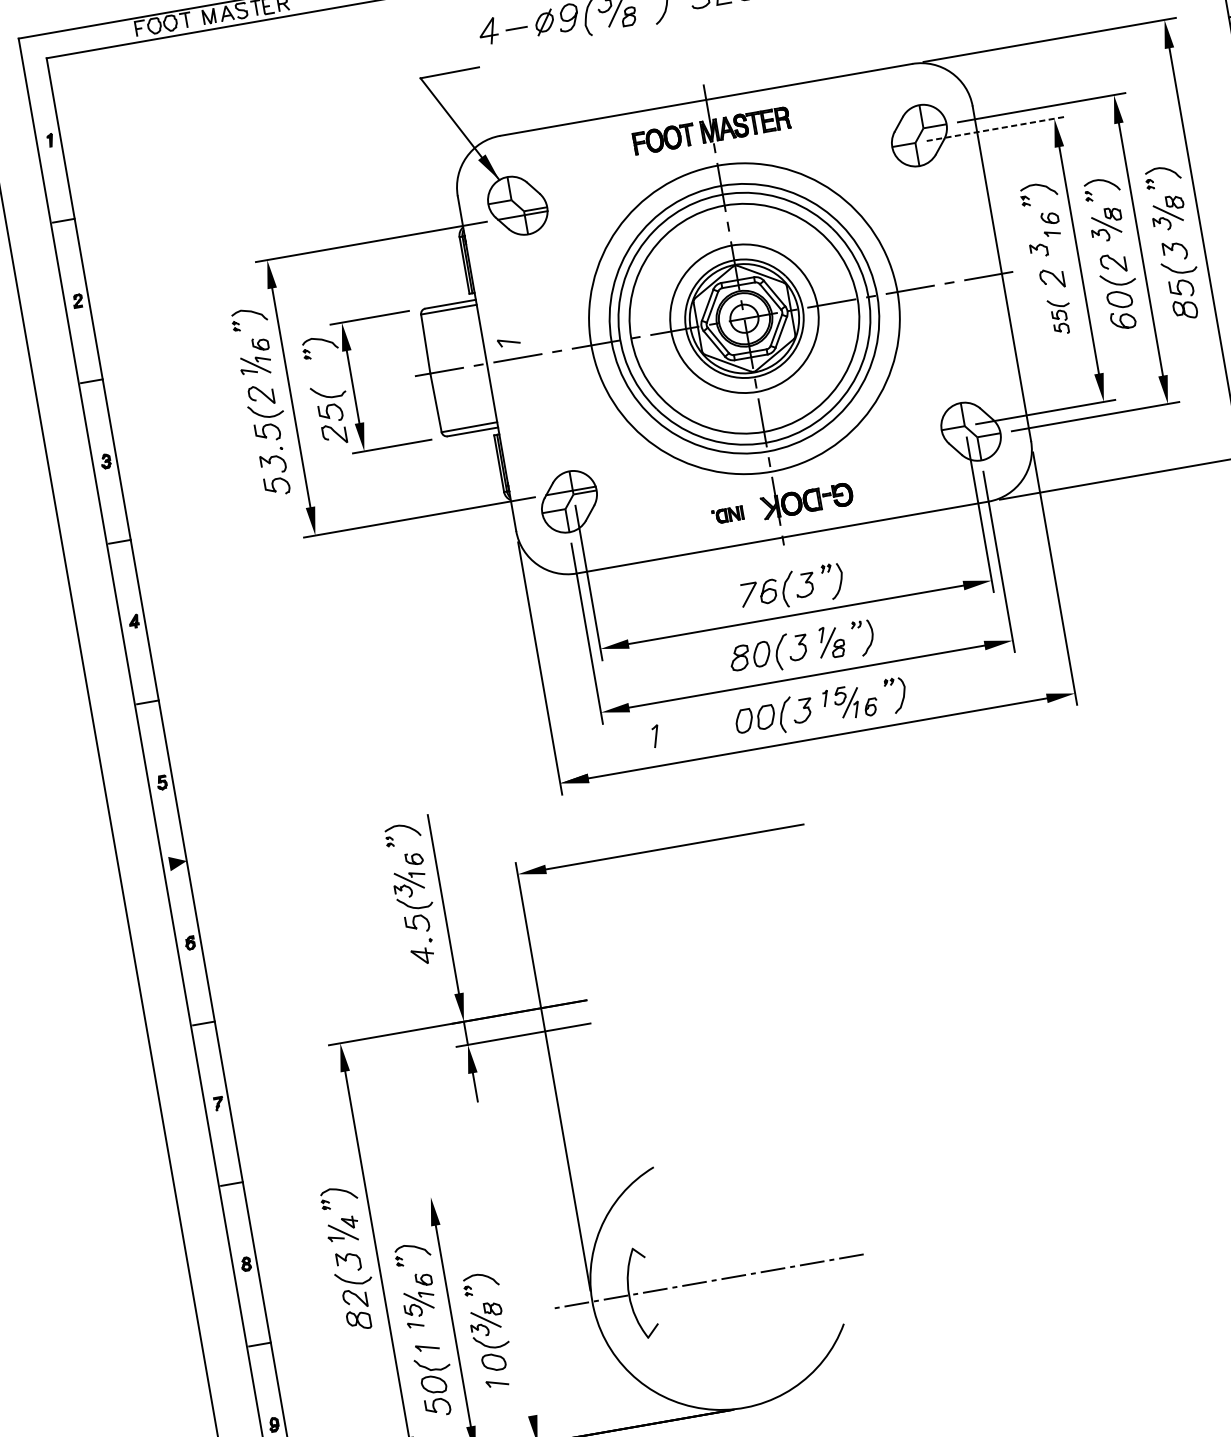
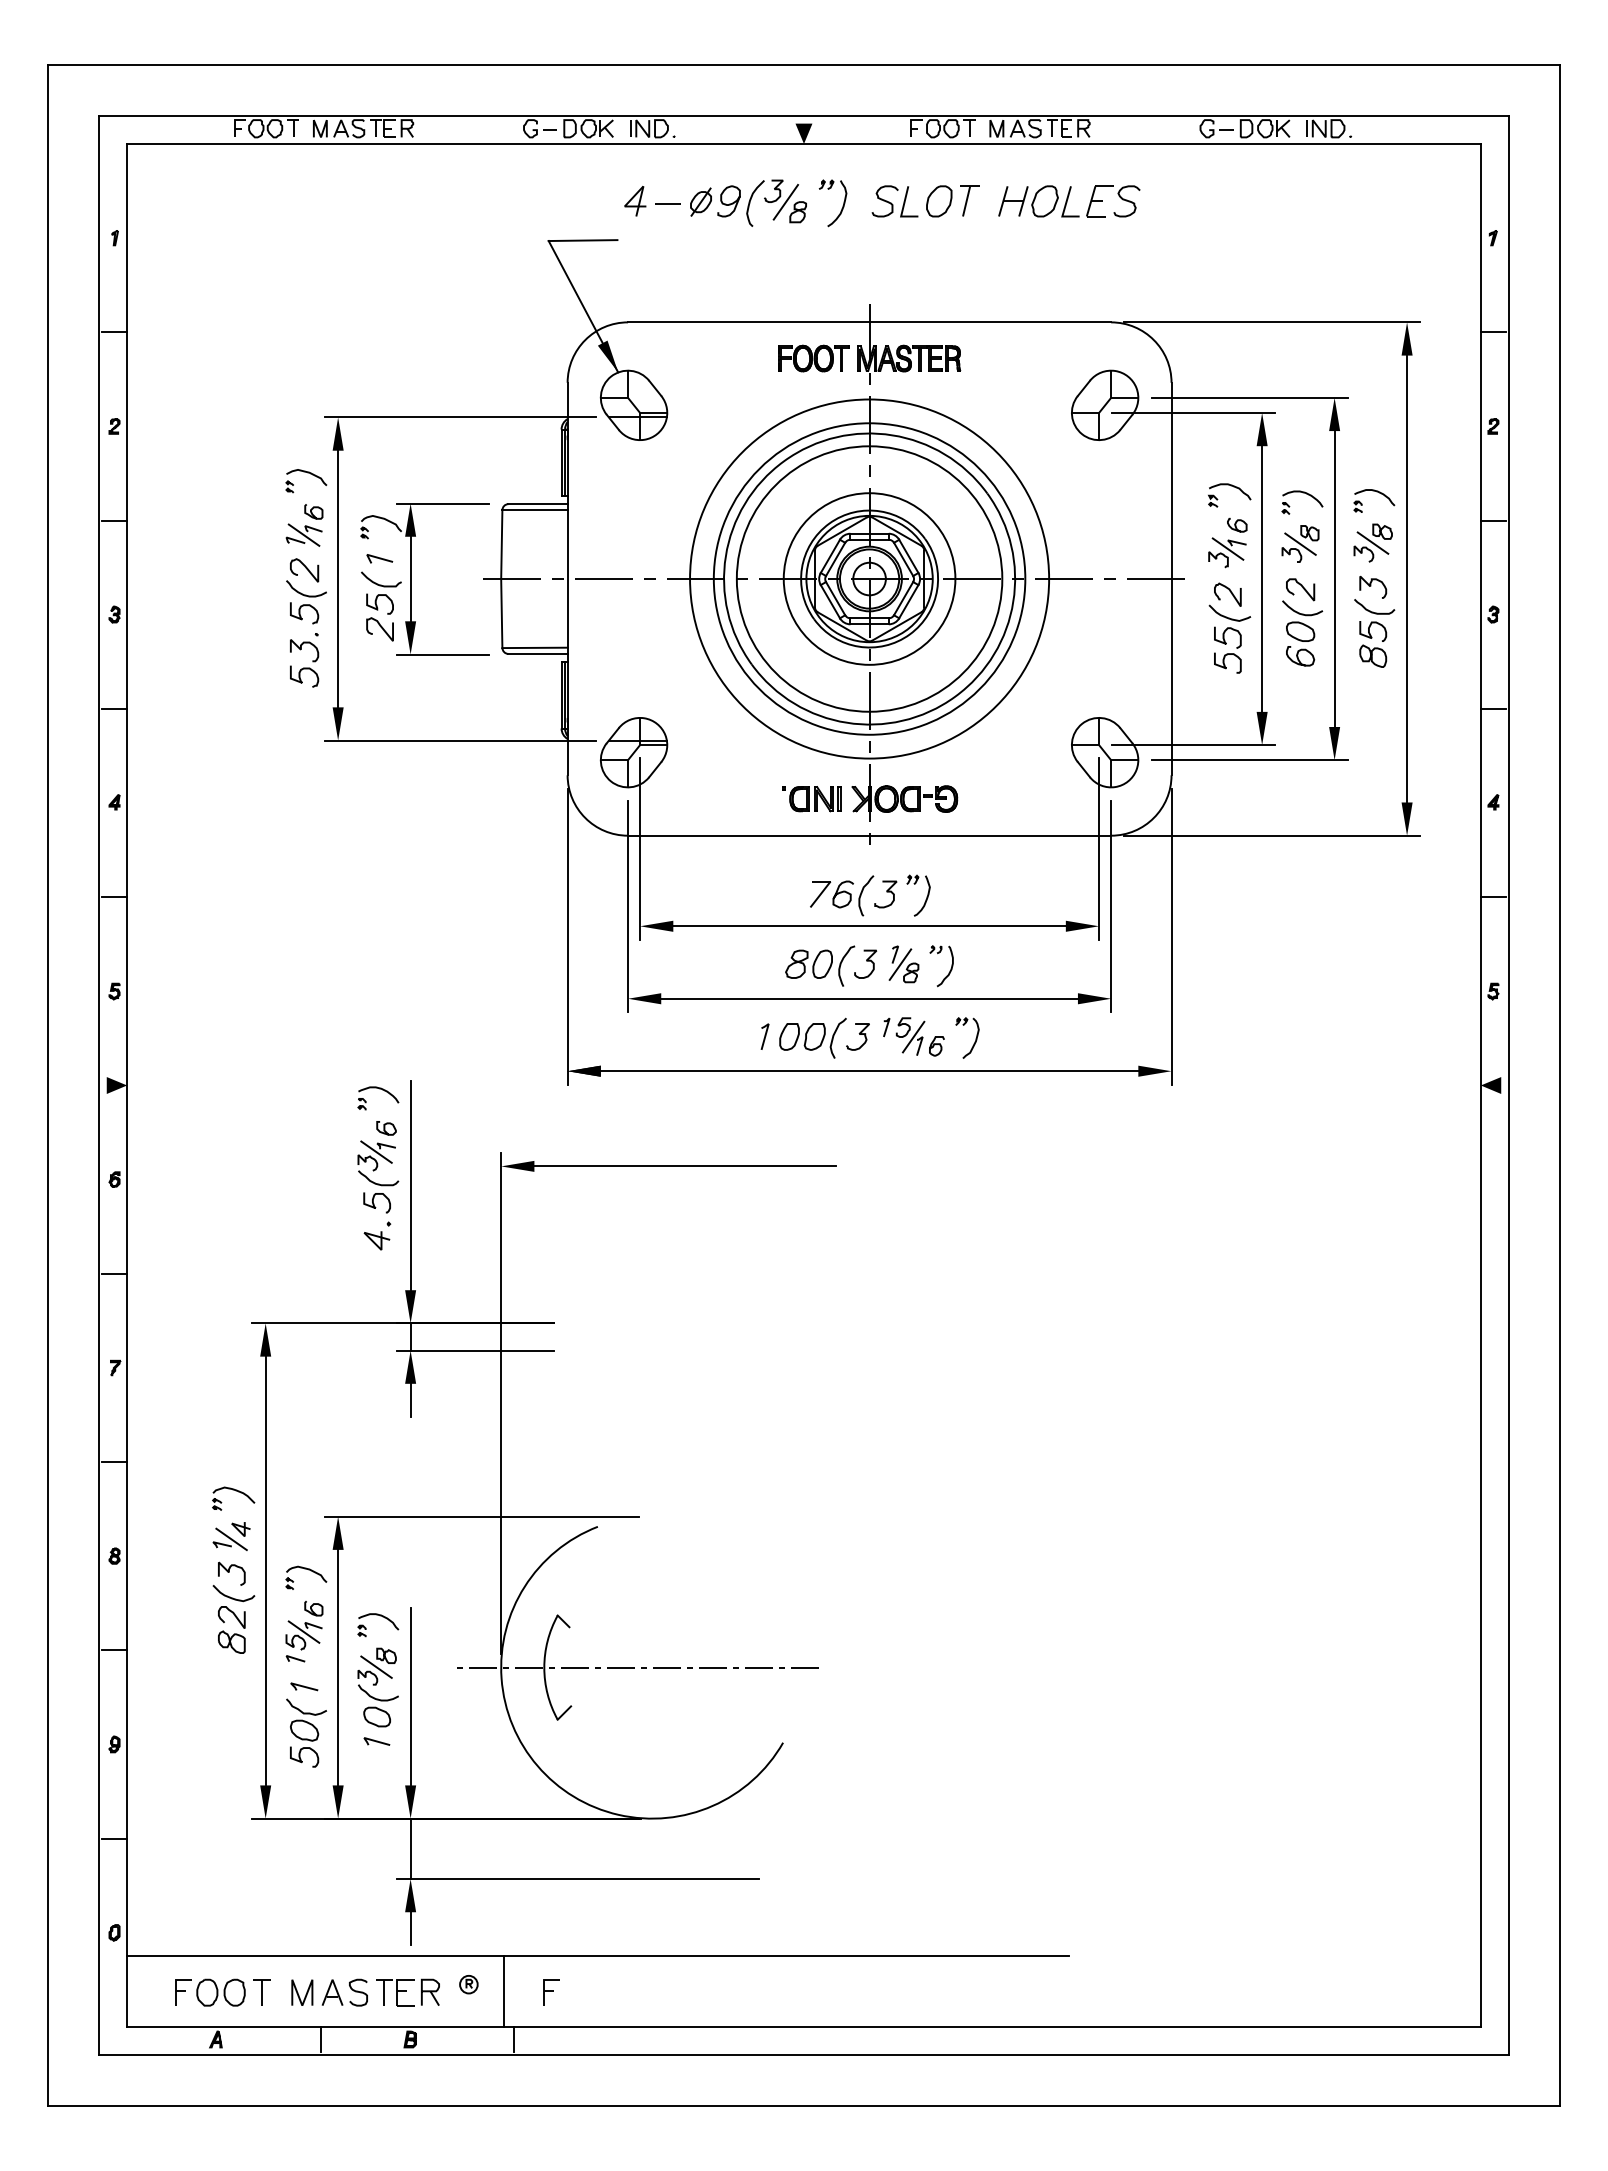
line: (995, 128) -> (1193, 412), dashed -> solid
line: (1045, 239) -> (1227, 548), added
part: (1060, 315) -> (1229, 638), size x1.67
line: (508, 341) -> (379, 558), moved
part: (727, 515) -> (811, 799), size x1.67
line: (655, 736) -> (764, 1036), moved
line: (553, 1175) -> (481, 1516), added
line: (519, 1339) -> (410, 1696), added

